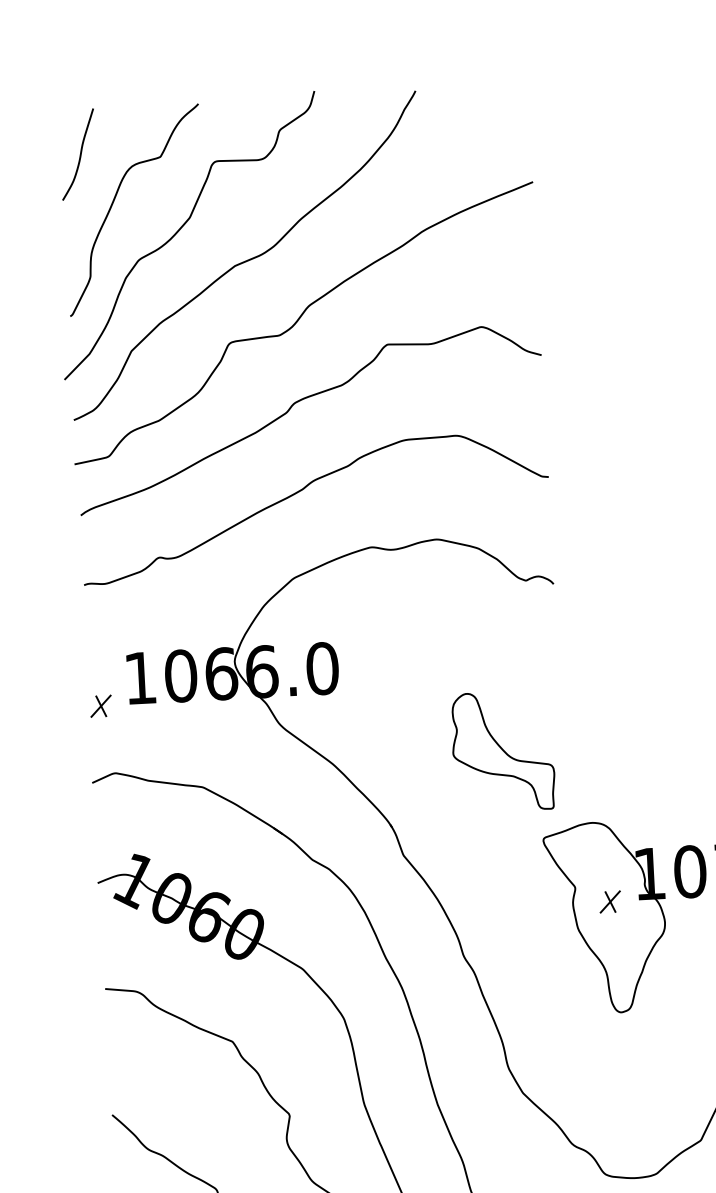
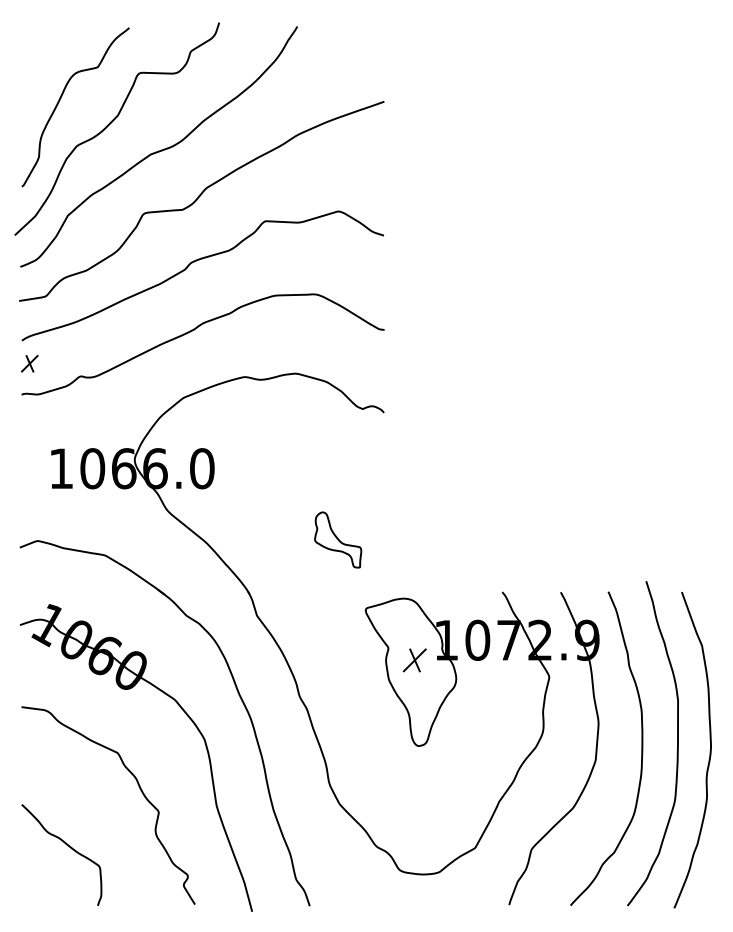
curve: (79, 155) -> (35, 62), removed
part: (100, 705) -> (29, 363), moved
part: (502, 750) -> (337, 539), size x0.6
part: (609, 902) -> (414, 660), size x1.4

